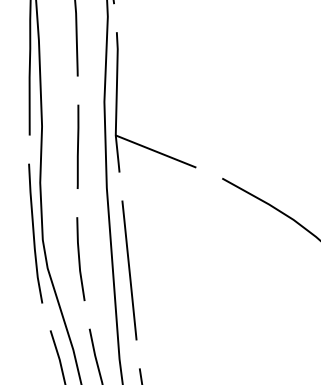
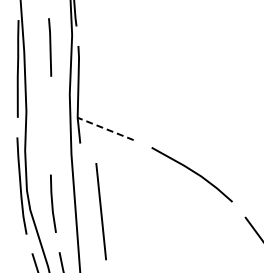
line: (78, 146) -> (51, 125), removed
line: (155, 150) -> (105, 128), solid -> dashed
line: (128, 270) -> (100, 211), moved

